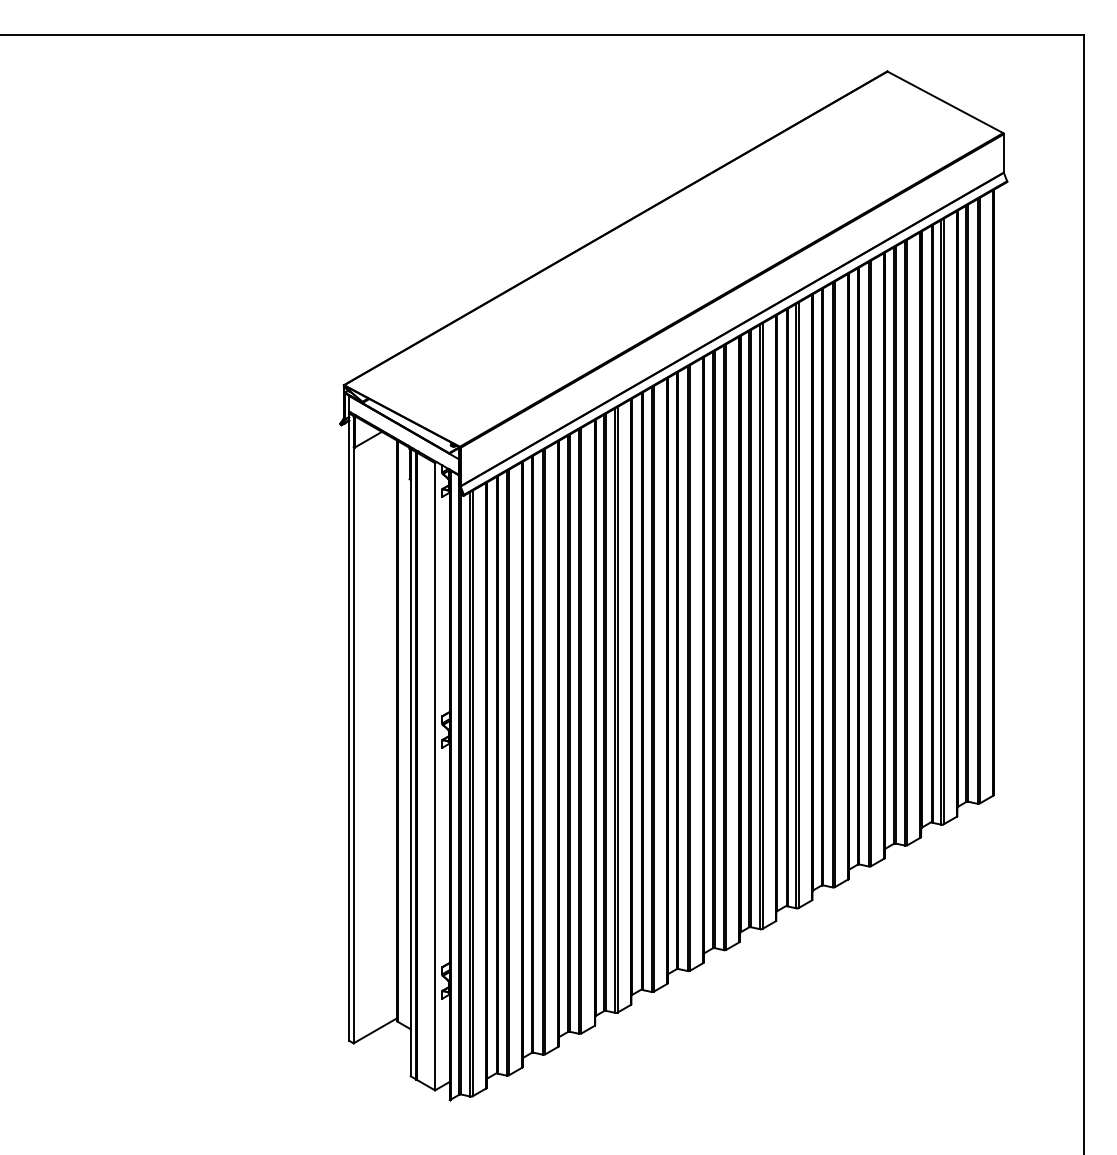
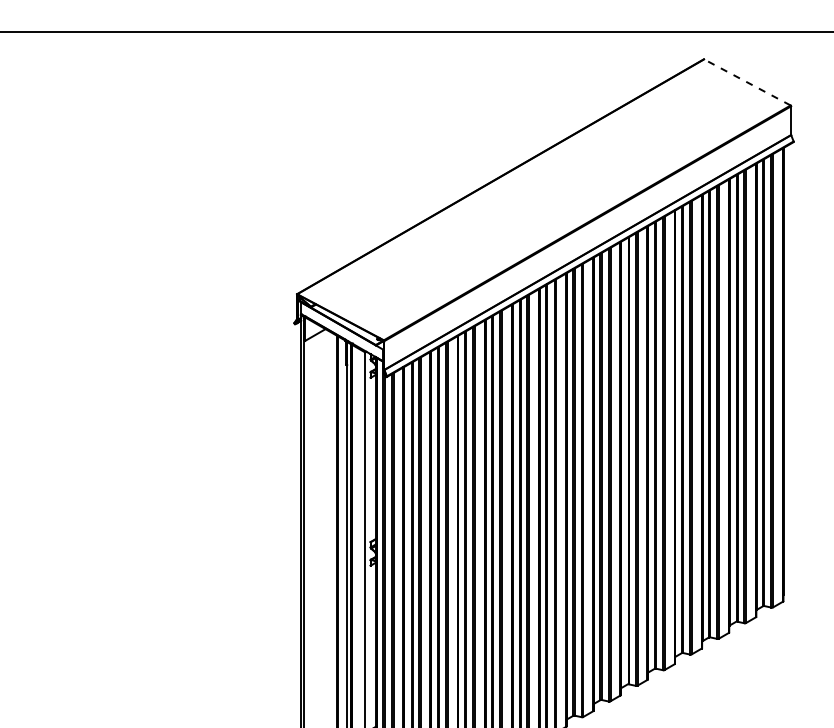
line: (944, 102) -> (746, 82), solid -> dashed

